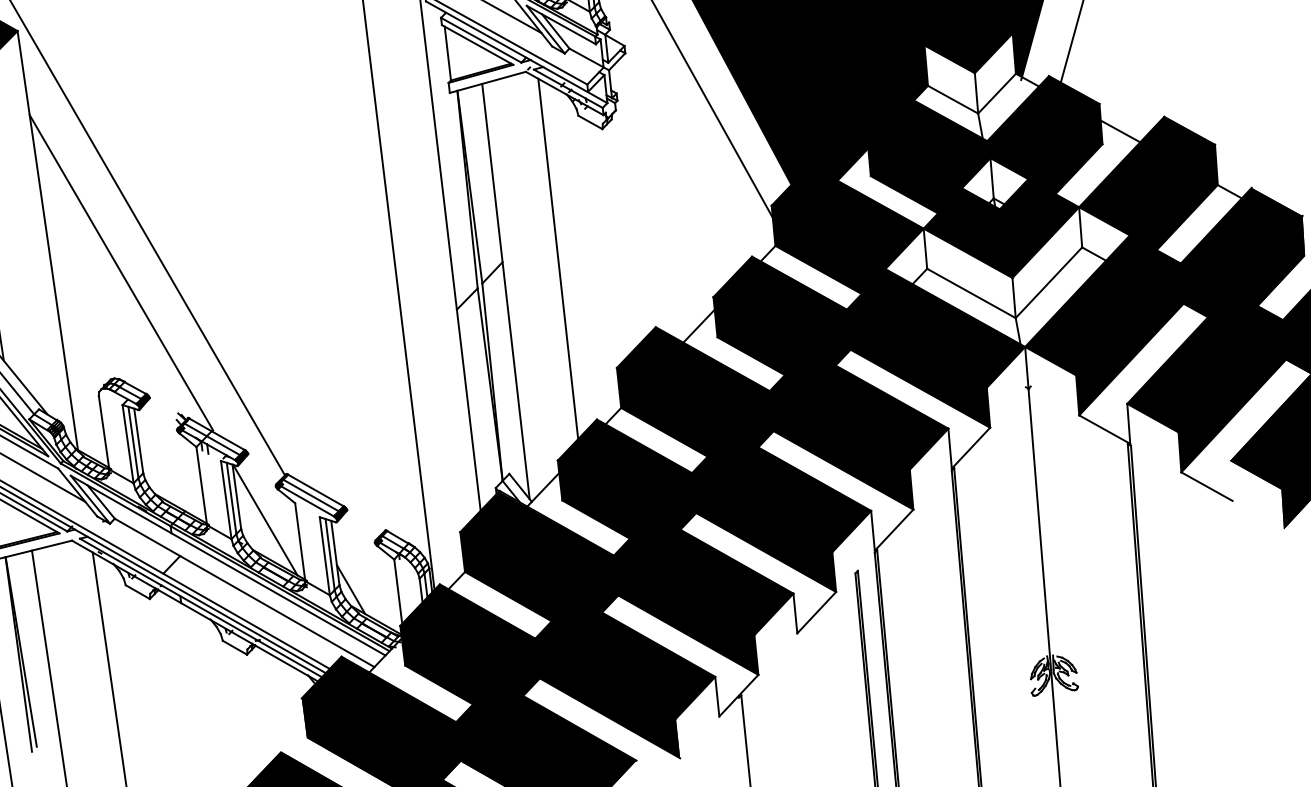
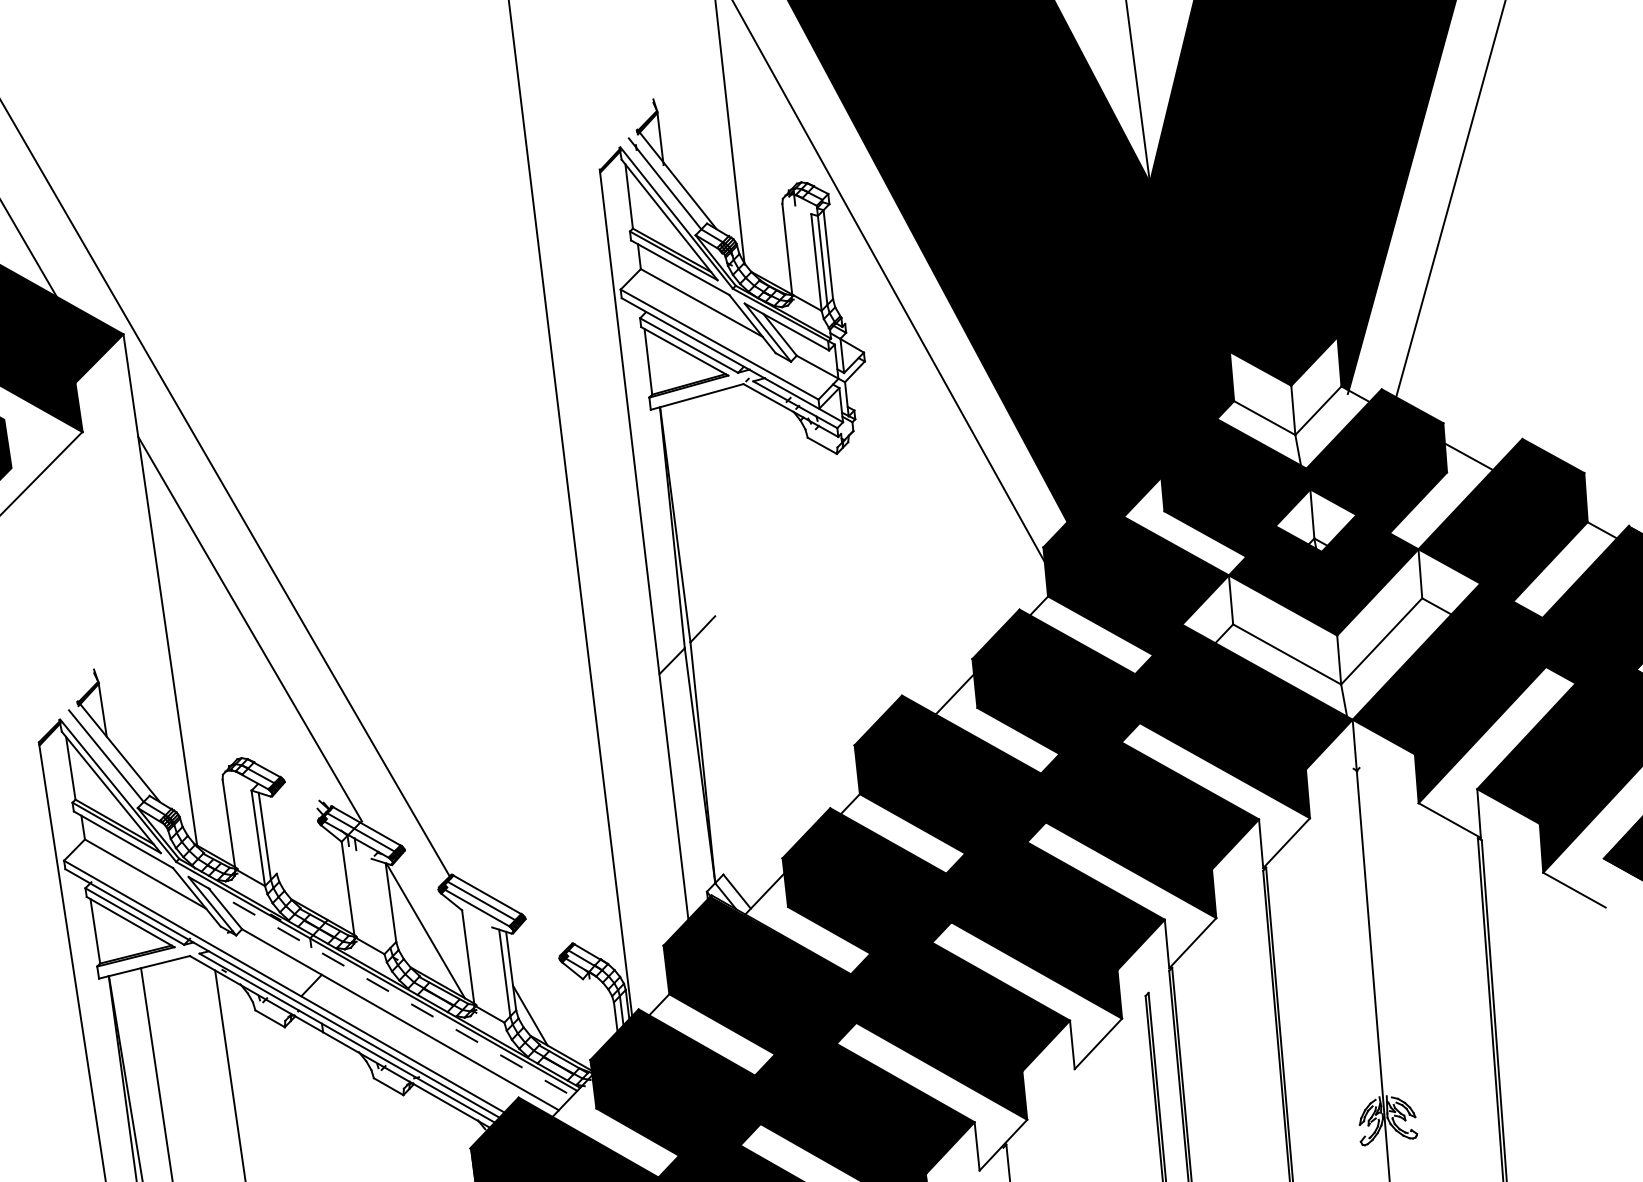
line: (557, 259) -> (782, 612), removed
line: (506, 291) -> (719, 651), removed
line: (138, 441) -> (270, 834), removed
line: (231, 498) -> (384, 904), removed
line: (225, 500) -> (377, 906), removed
line: (324, 555) -> (498, 974), removed
line: (228, 565) -> (380, 986), solid -> dashed
line: (397, 591) -> (587, 1018), removed

